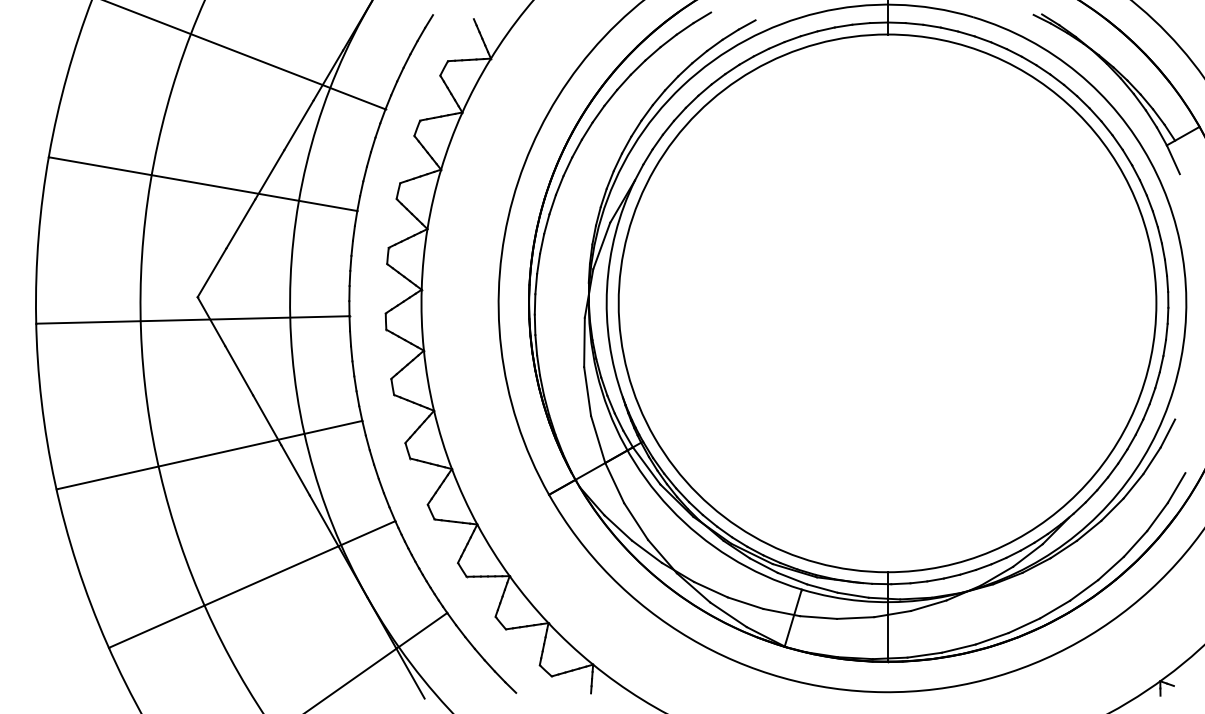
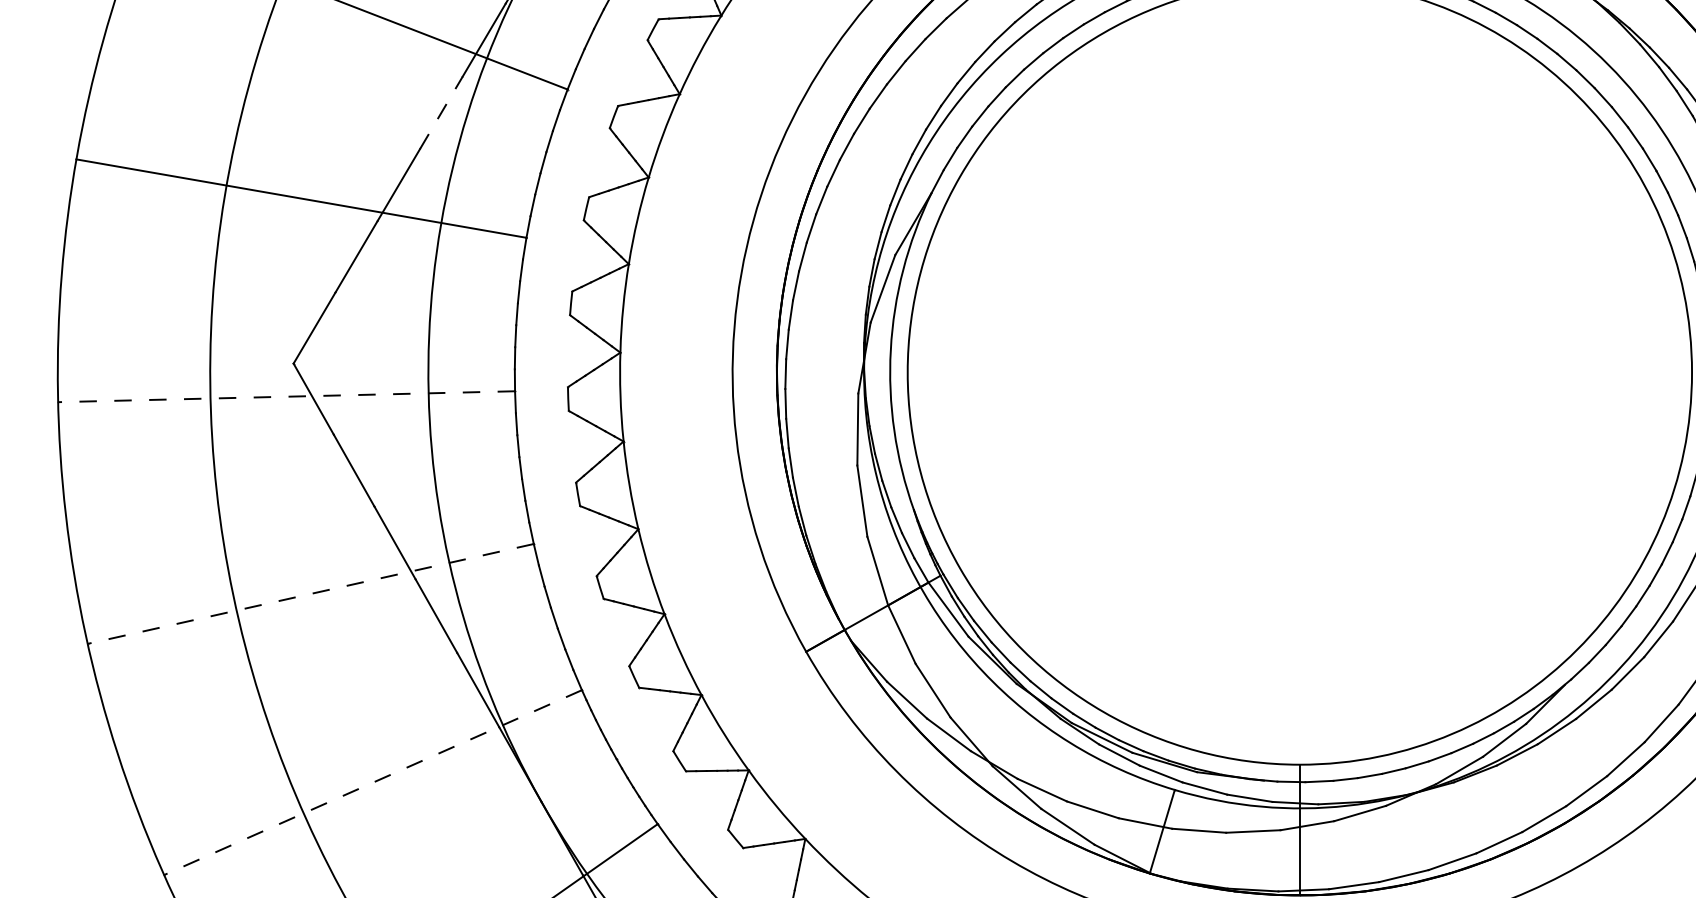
line: (298, 125) -> (440, 113), solid -> dashed
line: (192, 319) -> (286, 396), solid -> dashed
line: (209, 455) -> (310, 594), solid -> dashed
line: (252, 584) -> (373, 782), solid -> dashed

